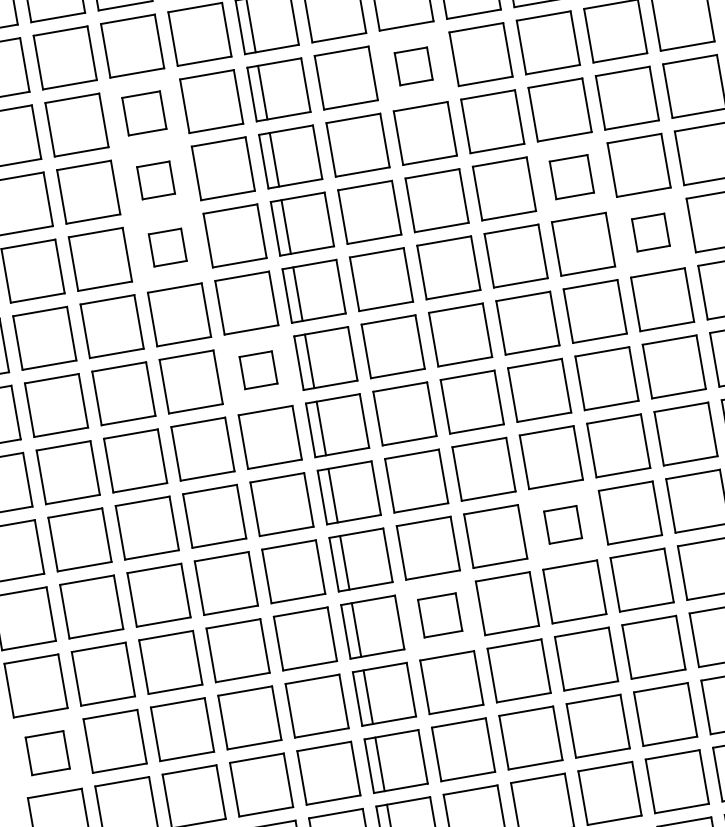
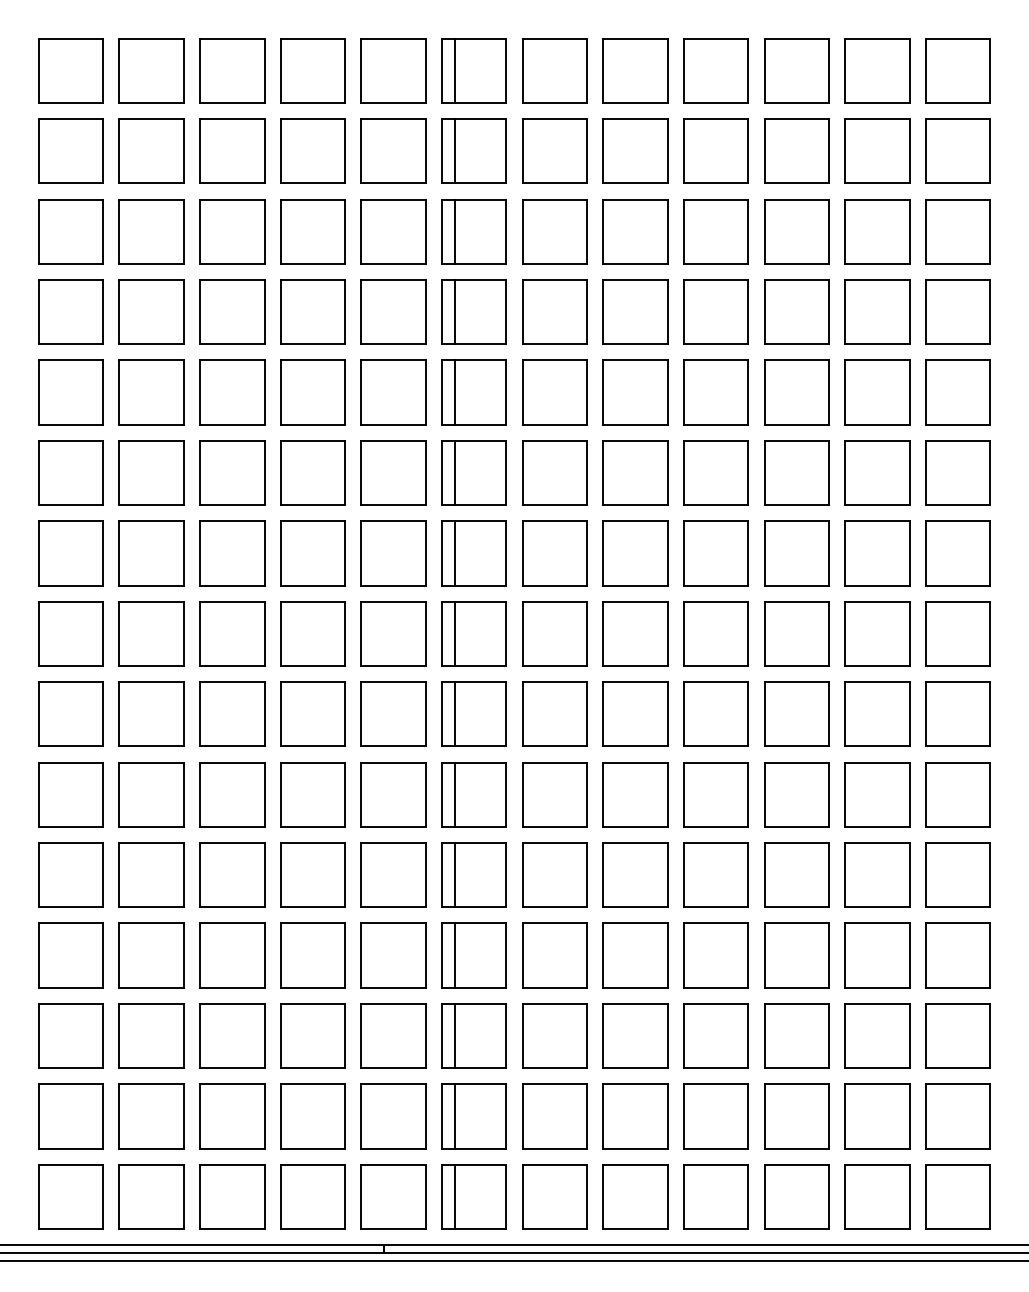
part: (413, 66) -> (635, 231), size x1.67
part: (143, 113) -> (312, 231), size x1.43
part: (571, 177) -> (796, 392), size x1.43
part: (155, 180) -> (312, 311), size x1.67
part: (650, 232) -> (877, 472), size x1.67
part: (167, 247) -> (312, 392), size x1.67
part: (258, 370) -> (393, 553), size x1.67
part: (562, 524) -> (715, 794), size x1.67
part: (439, 614) -> (554, 874), size x1.43
part: (47, 753) -> (70, 955), size x1.43

